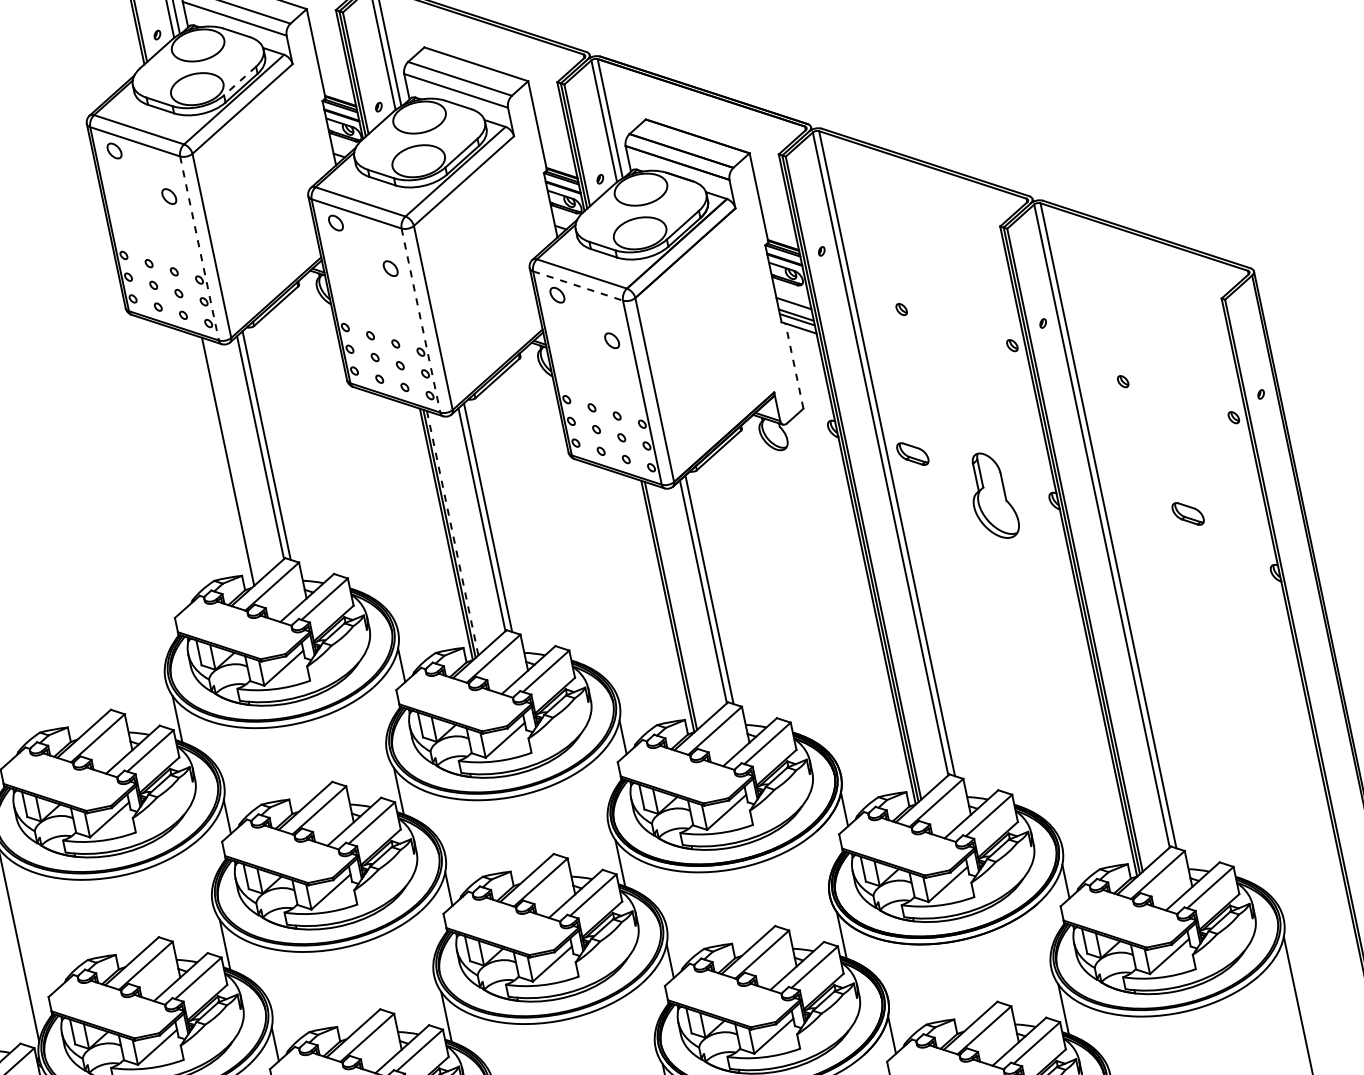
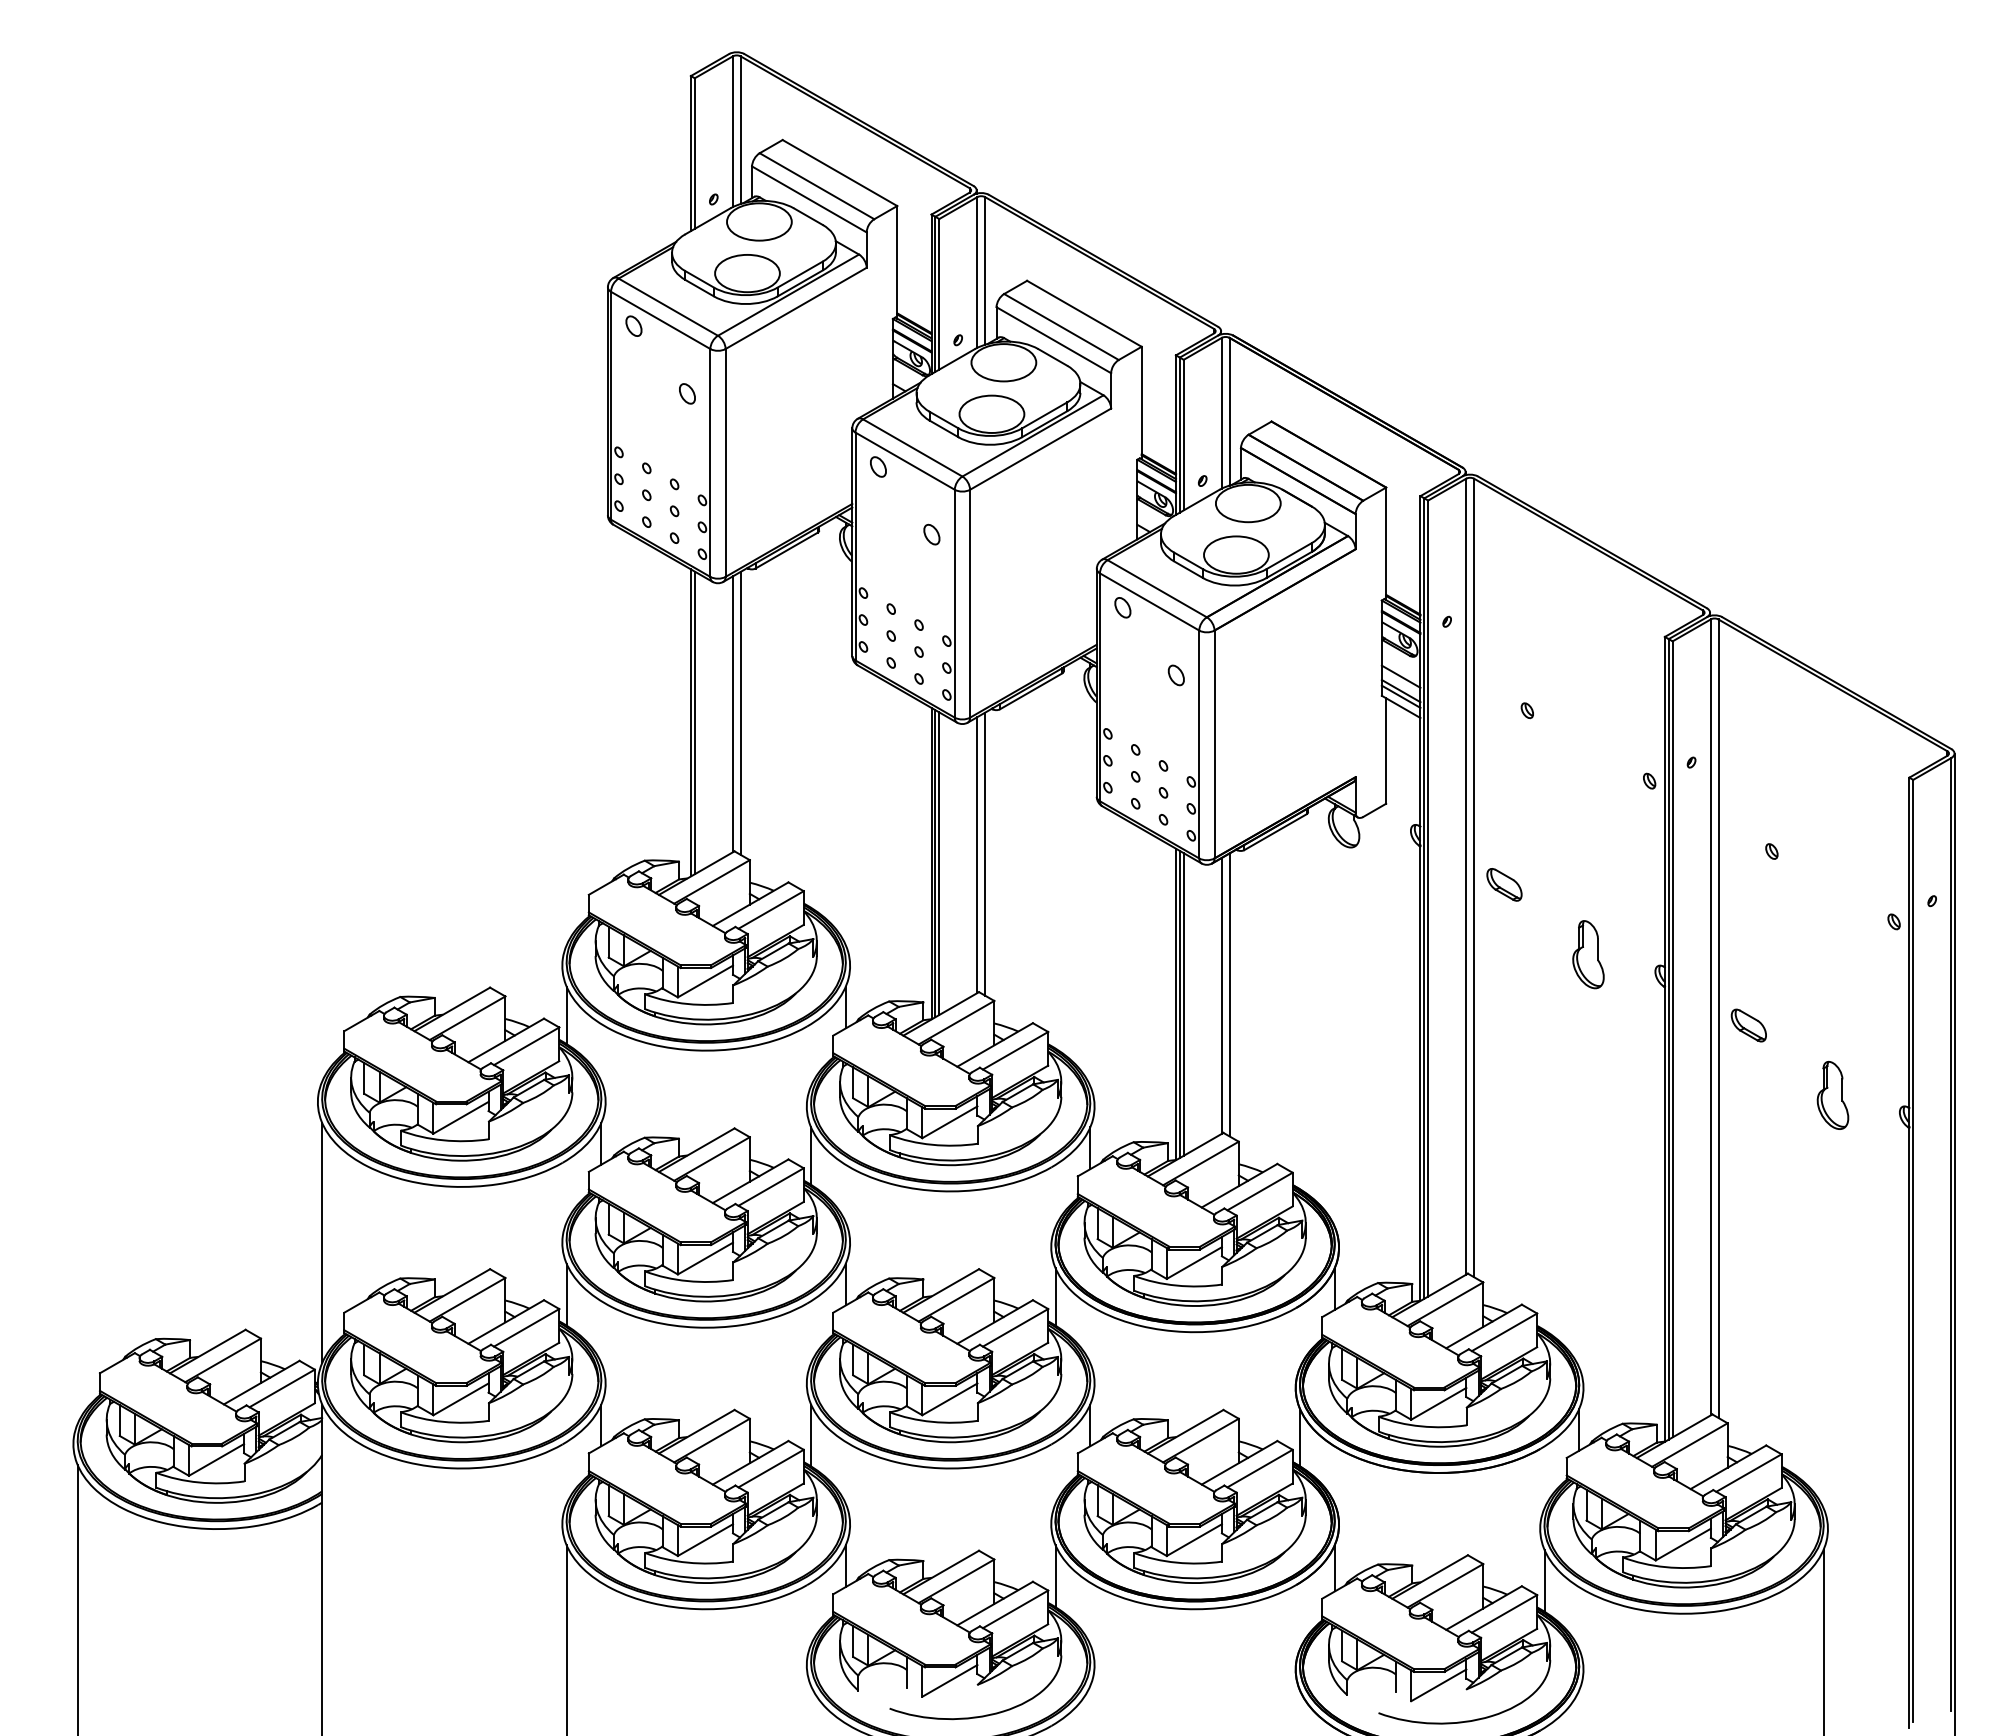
line: (239, 81) -> (799, 274), dashed -> solid
line: (199, 248) -> (710, 462), dashed -> solid
line: (578, 286) -> (1150, 602), dashed -> solid
line: (420, 320) -> (954, 603), dashed -> solid
line: (794, 365) -> (1386, 750), dashed -> solid
line: (230, 460) -> (694, 722), added
part: (992, 496) -> (1588, 954), size x0.62
part: (1187, 513) -> (1748, 1025), moved
line: (452, 533) -> (939, 864), dashed -> solid
part: (1213, 567) -> (1832, 1094), added
line: (673, 605) -> (1183, 1004), added

